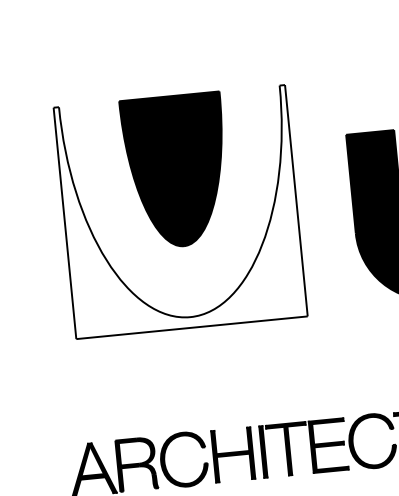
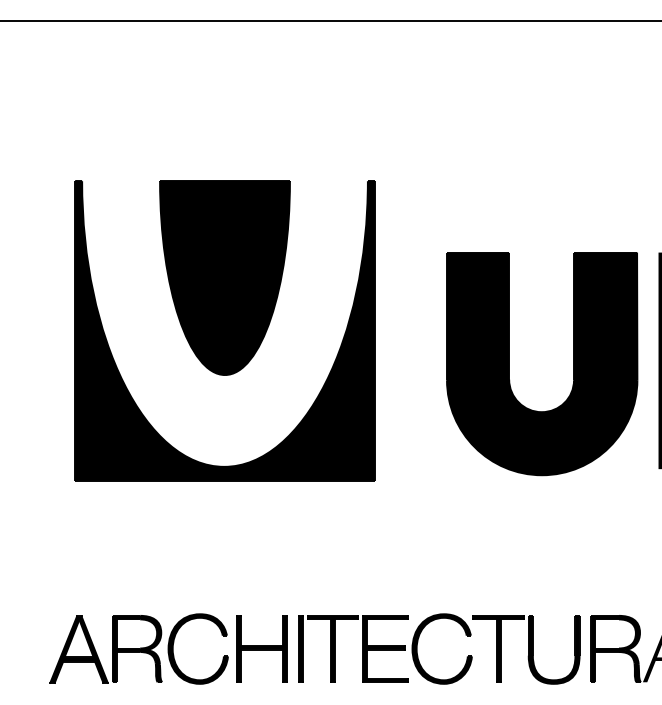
fill: (180, 211) -> (224, 330), added

